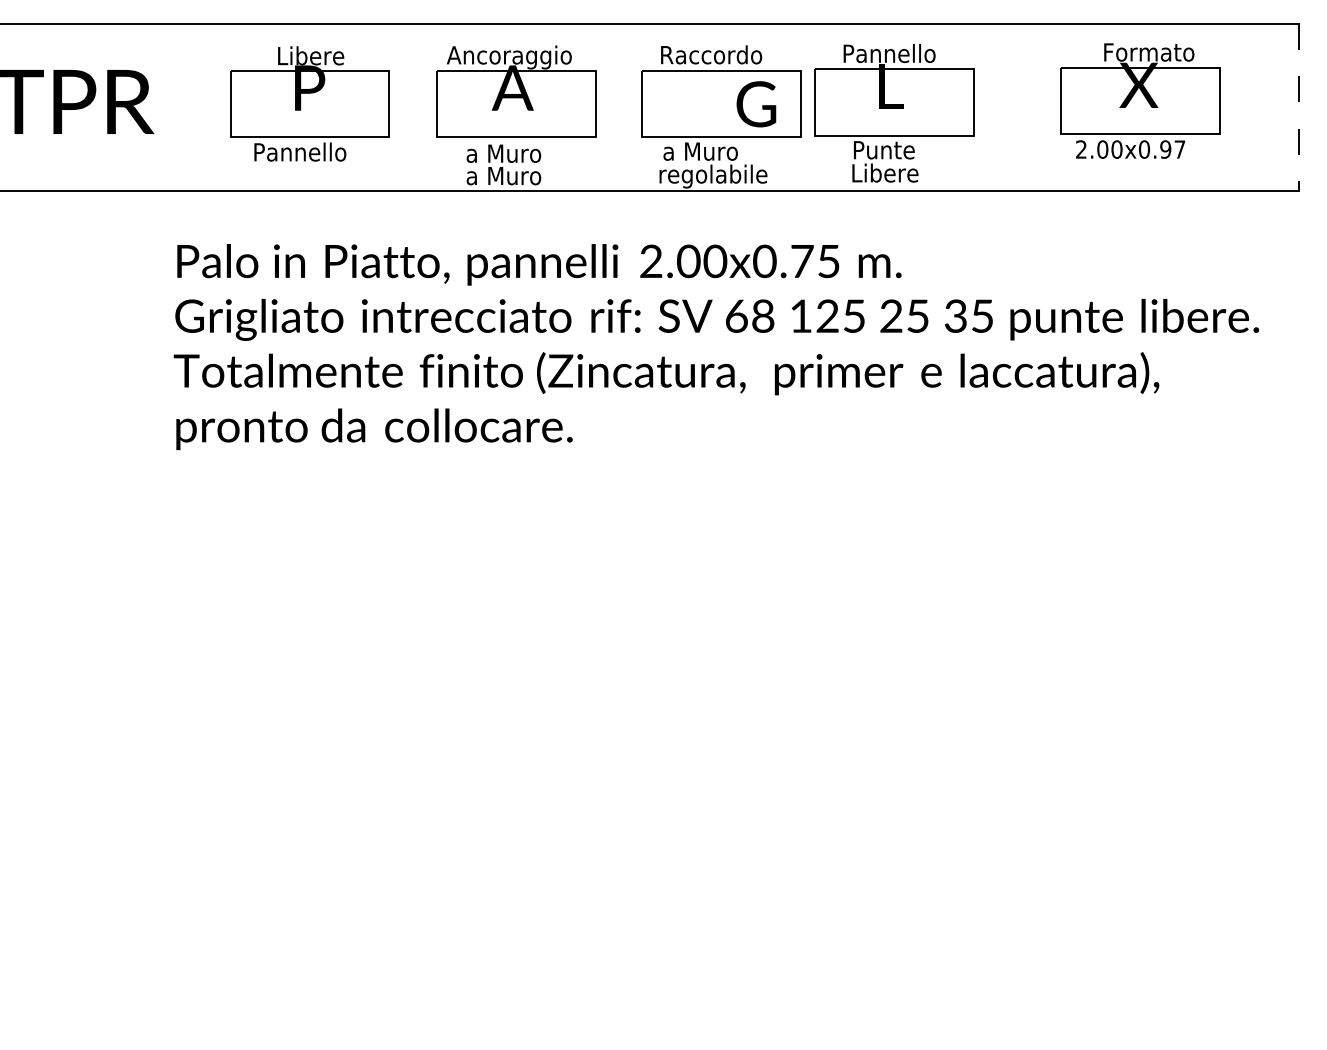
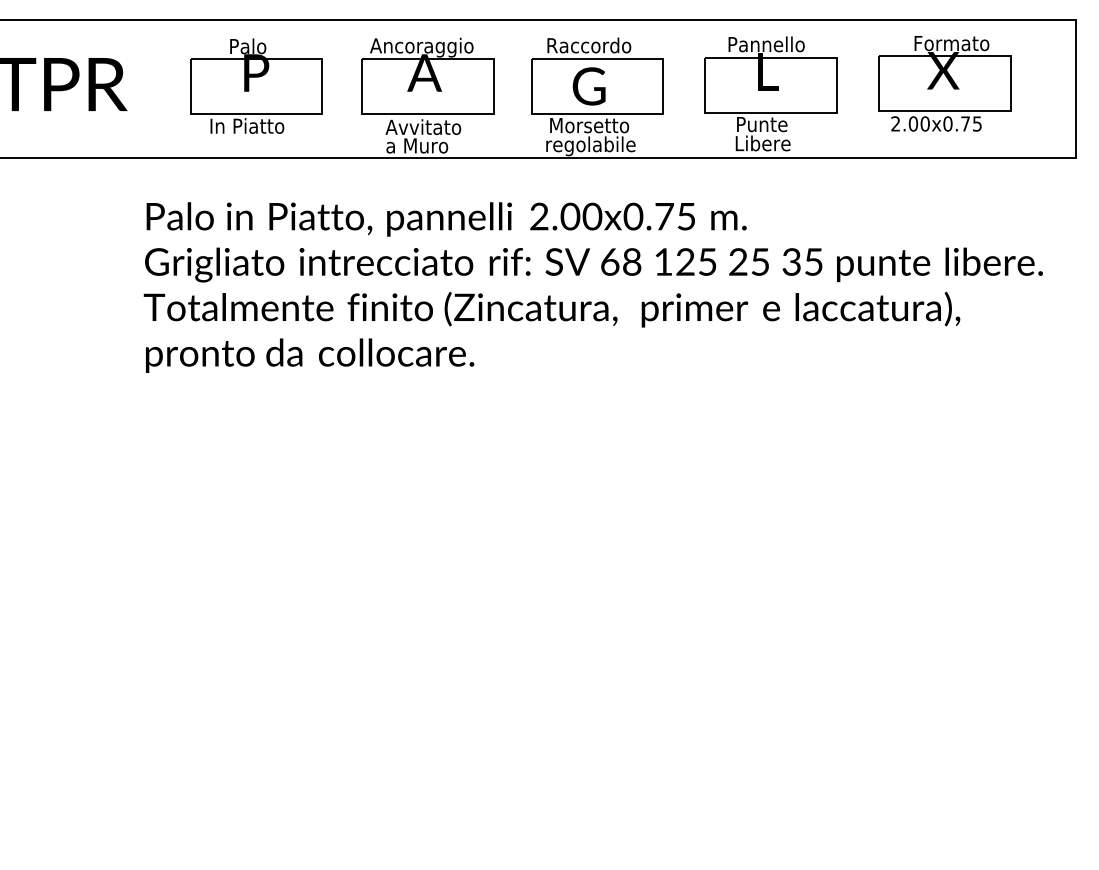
text: (312, 55) -> (258, 46), Libere -> Palo
text: (756, 104) -> (589, 86), moved
line: (1298, 107) -> (1075, 89), dashed -> solid
part: (894, 113) -> (770, 94), moved
text: (1172, 149) -> (971, 123), 2.00x0.97 -> 2.00x0.75
text: (301, 151) -> (249, 125), Pannello -> In Piatto
text: (711, 151) -> (589, 125), a Muro -> Morsetto
text: (510, 152) -> (422, 126), a Muro -> Avvitato

